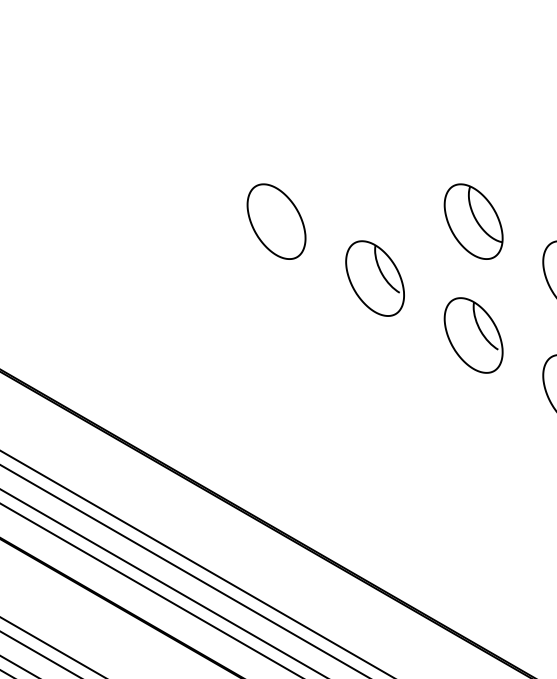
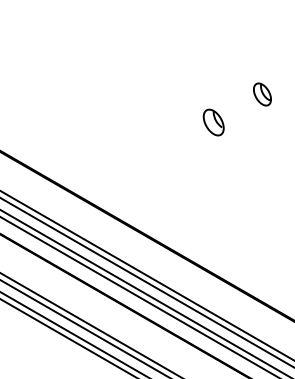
part: (277, 221) -> (165, 94), removed
part: (473, 221) -> (262, 94), size x0.6
part: (374, 278) -> (213, 122), size x0.7
part: (473, 335) -> (262, 150), removed

